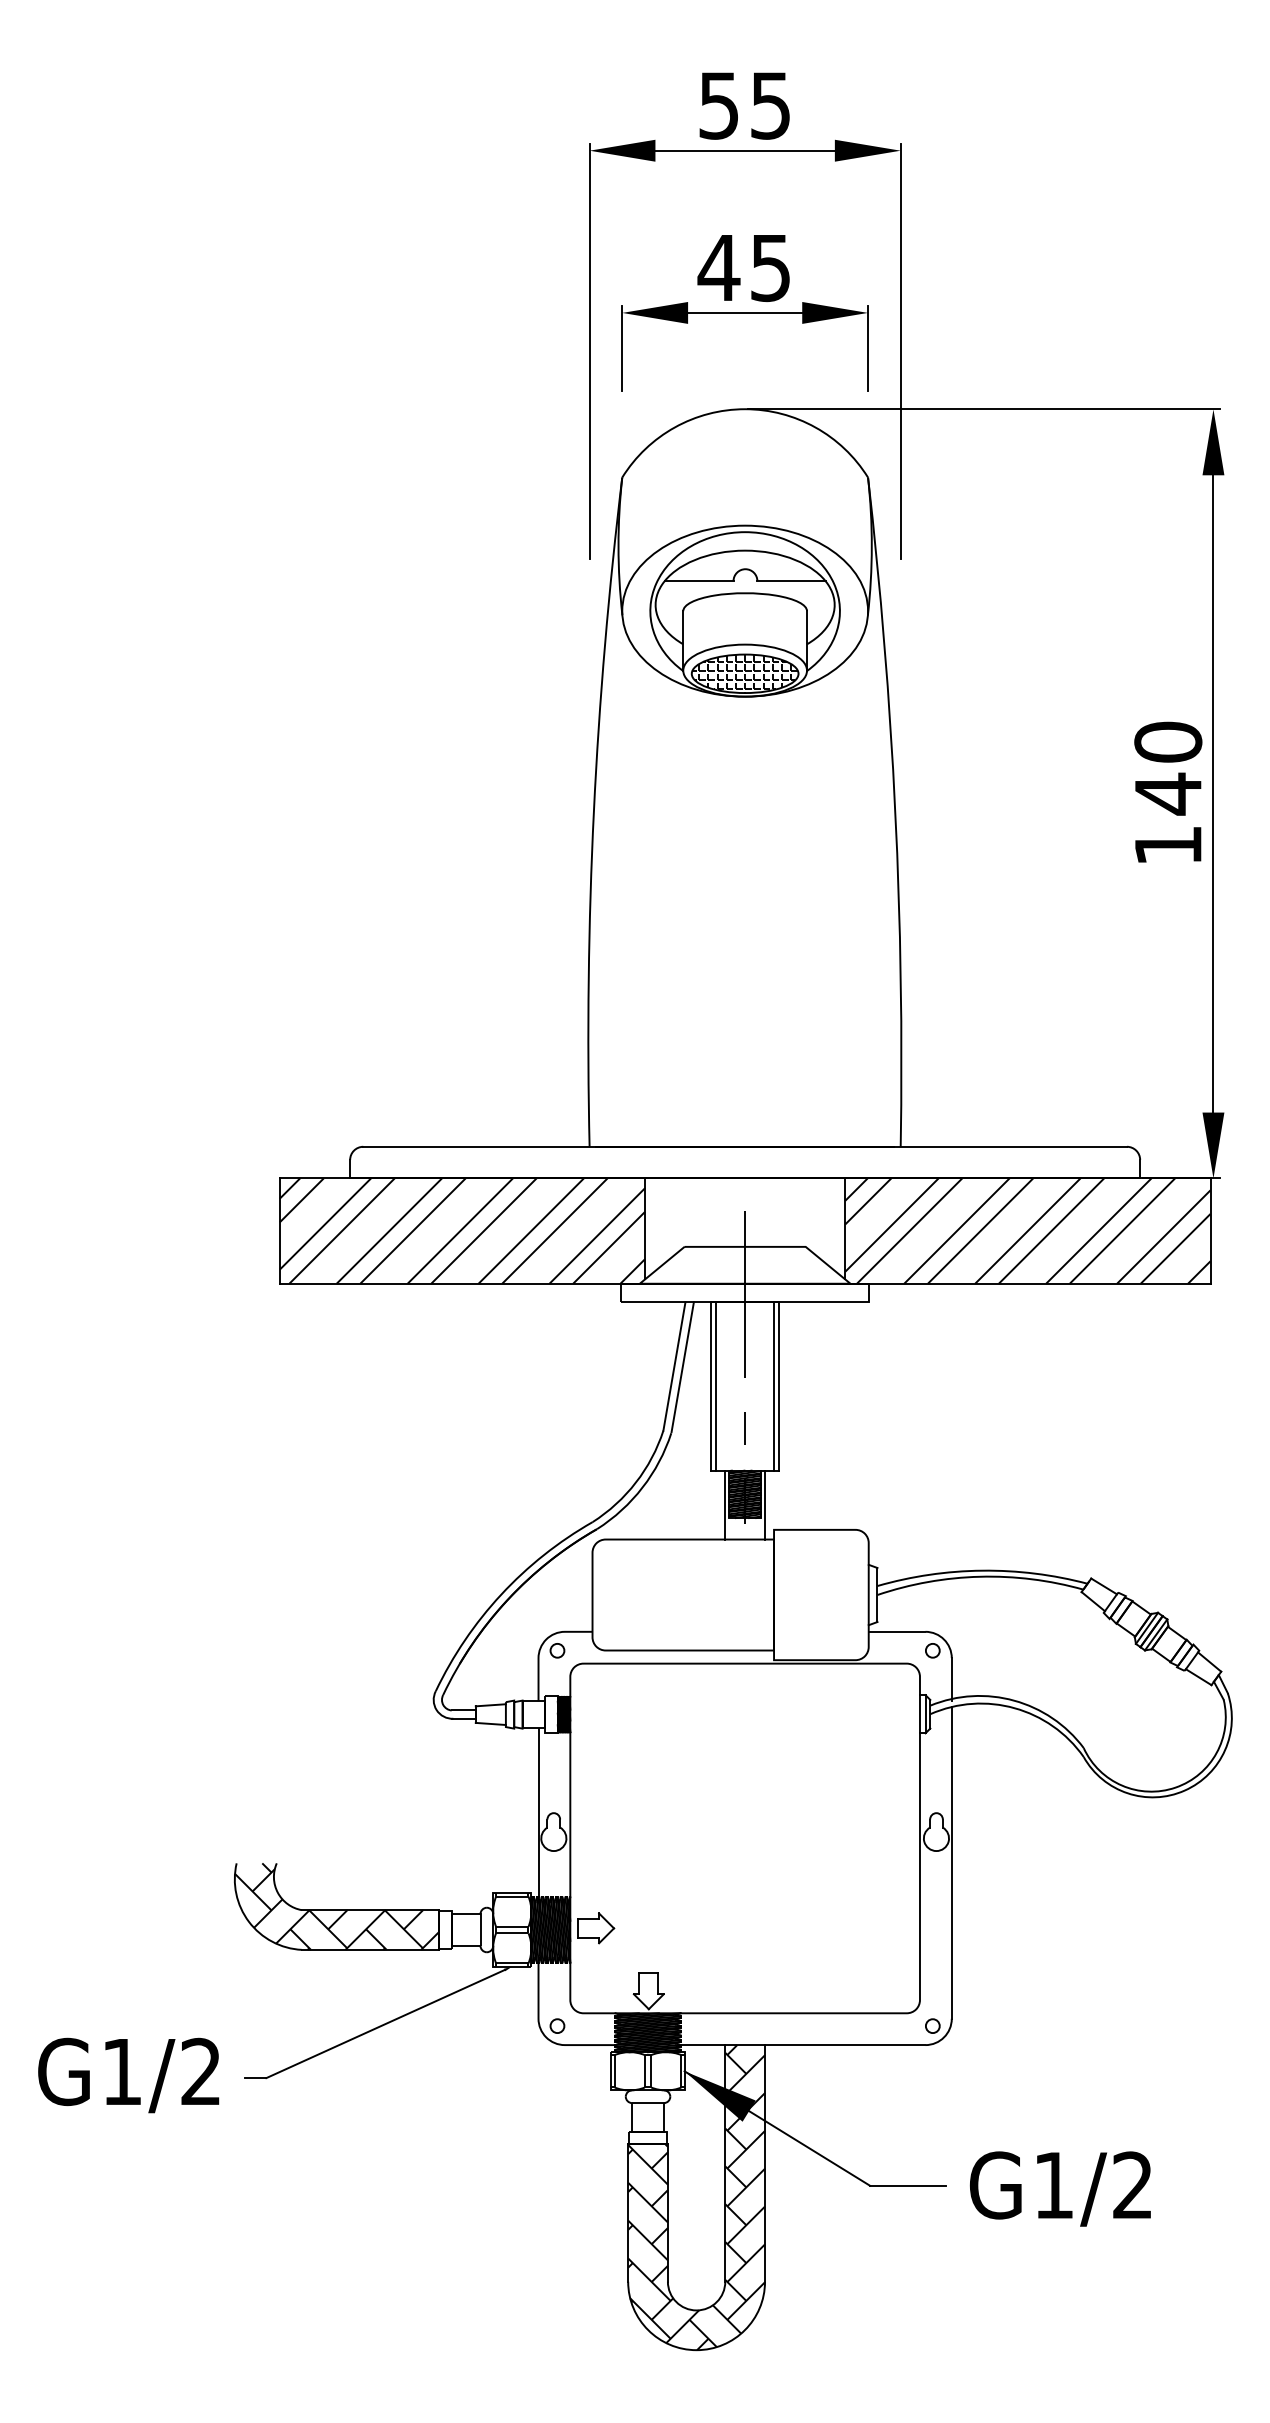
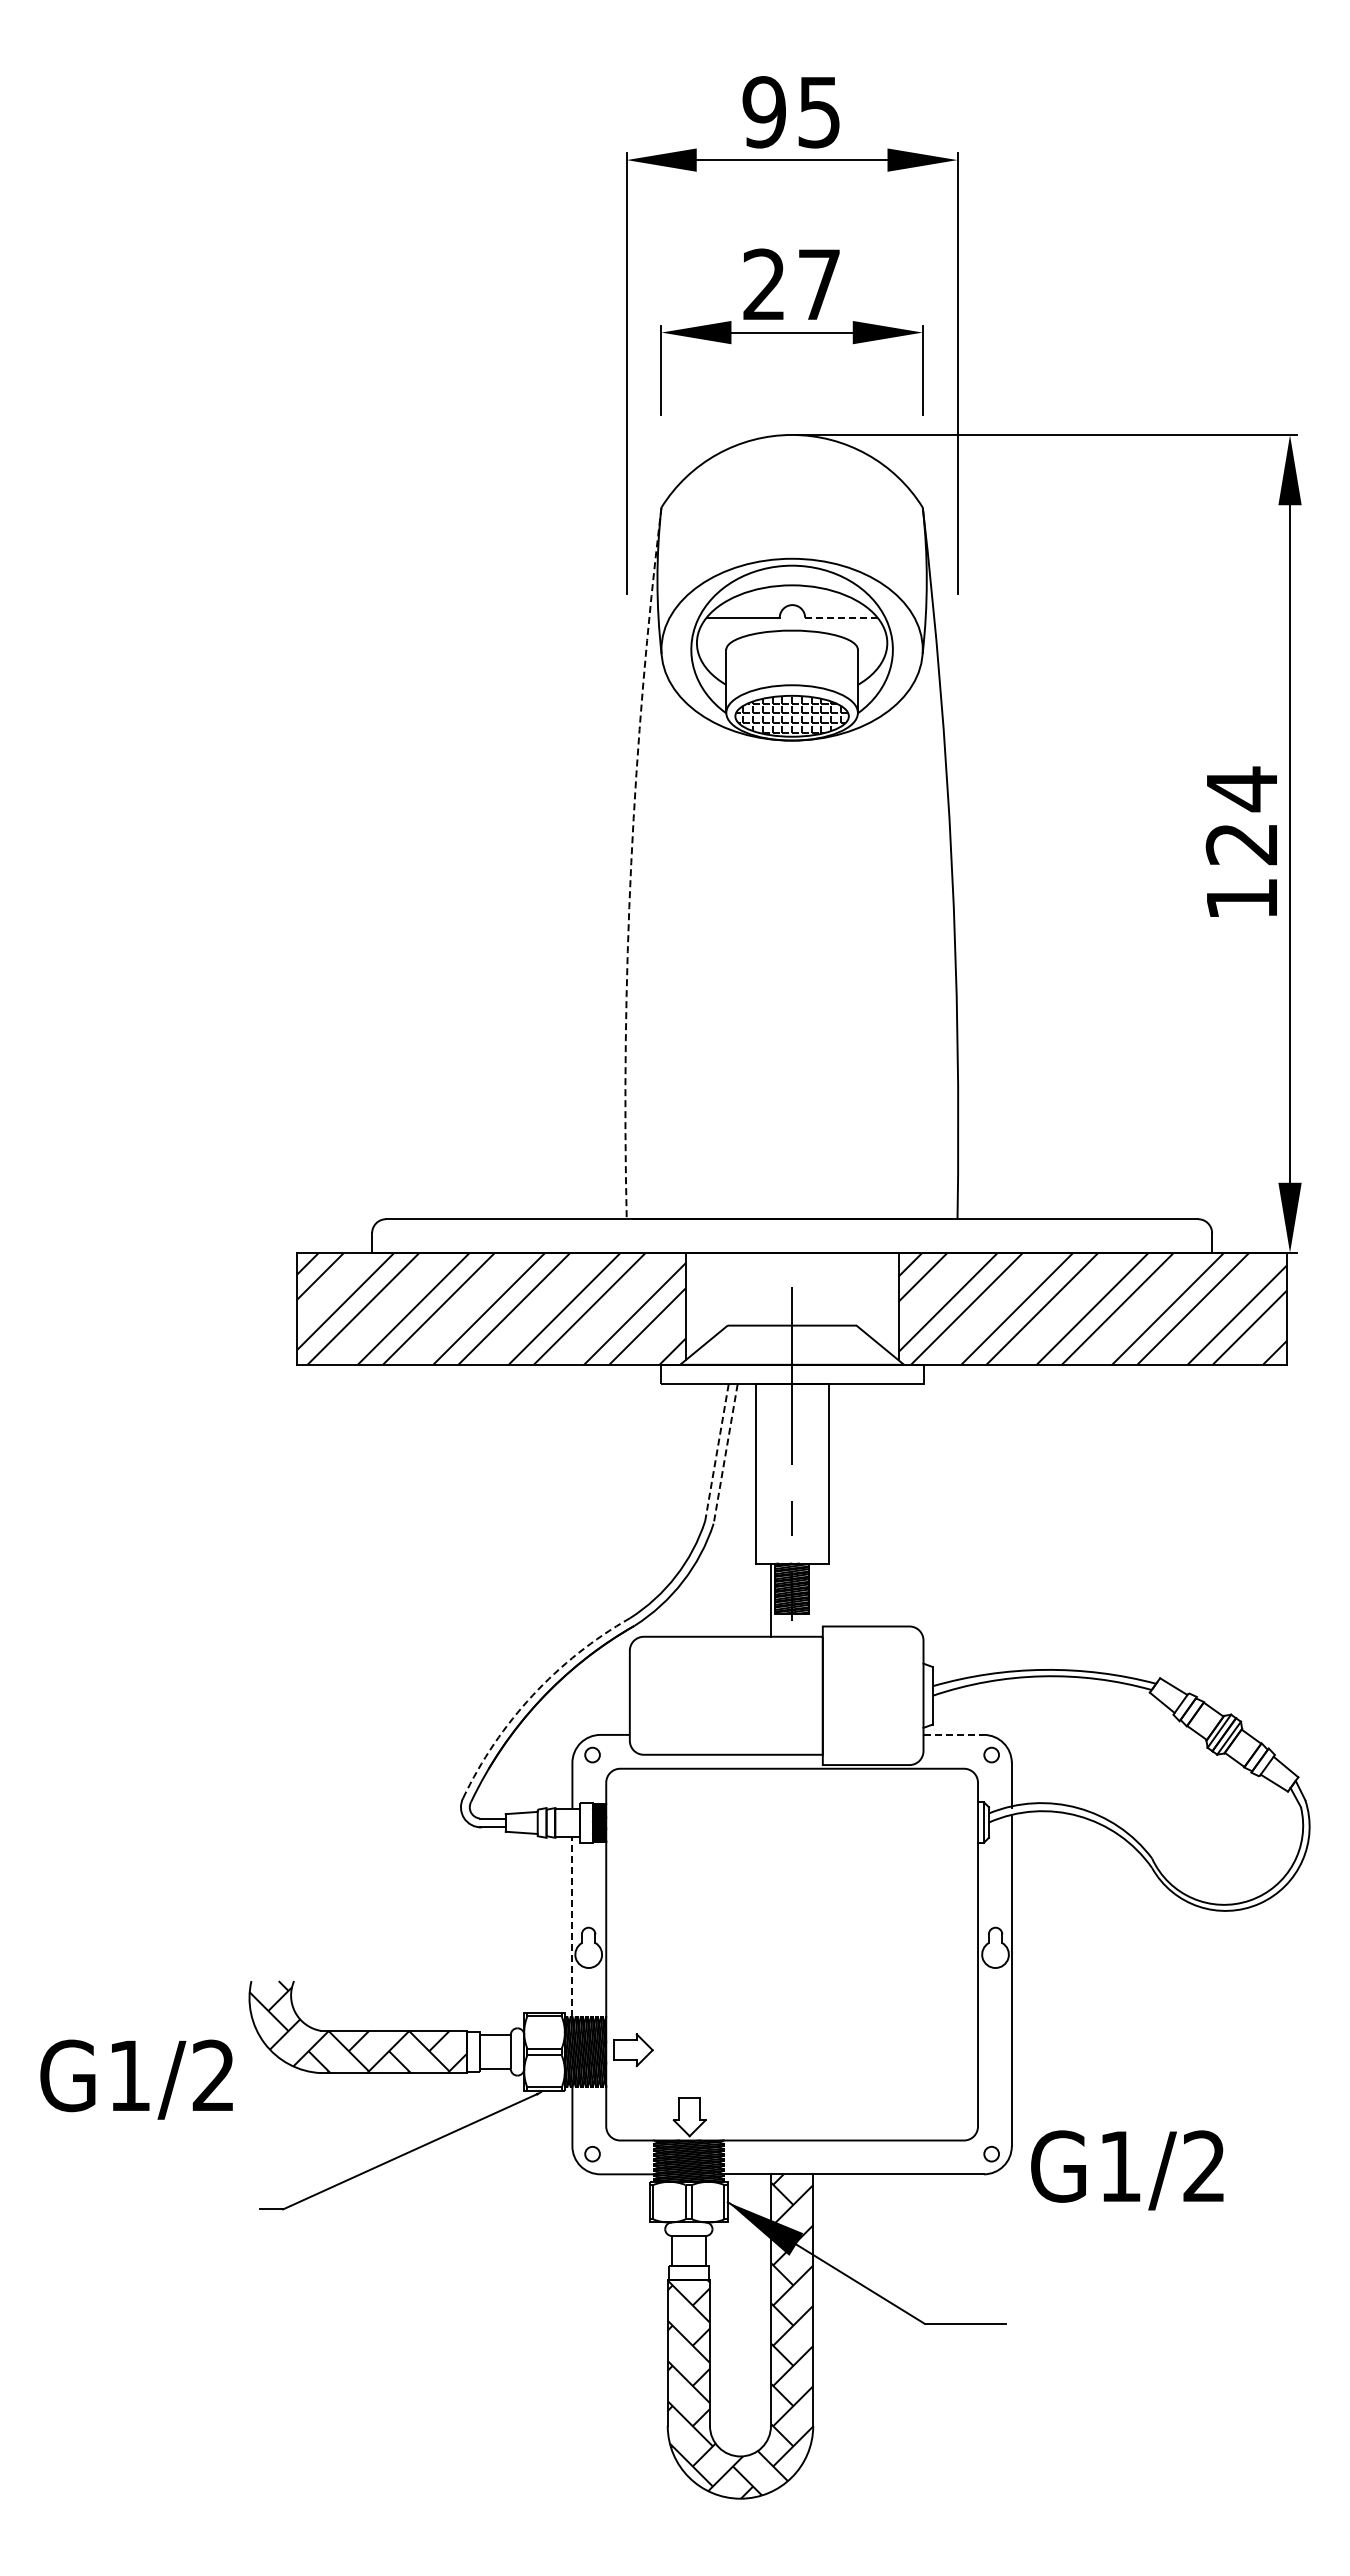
text: (718, 105) -> (763, 112), 55 -> 95
text: (743, 267) -> (790, 284), 45 -> 27
line: (791, 580) -> (841, 617), solid -> dashed
text: (1167, 768) -> (1241, 816), 140 -> 124
arc: (594, 811) -> (631, 862), solid -> dashed
line: (674, 1367) -> (716, 1453), solid -> dashed
line: (682, 1367) -> (725, 1453), solid -> dashed
line: (716, 1385) -> (761, 1473), removed
line: (773, 1385) -> (822, 1473), removed
line: (765, 1504) -> (813, 1599), removed
arc: (500, 1594) -> (532, 1695), solid -> dashed
line: (897, 1631) -> (954, 1734), solid -> dashed
line: (538, 1812) -> (572, 1926), solid -> dashed
text: (128, 2075) -> (136, 2079), moved
text: (1060, 2189) -> (1127, 2170), moved

